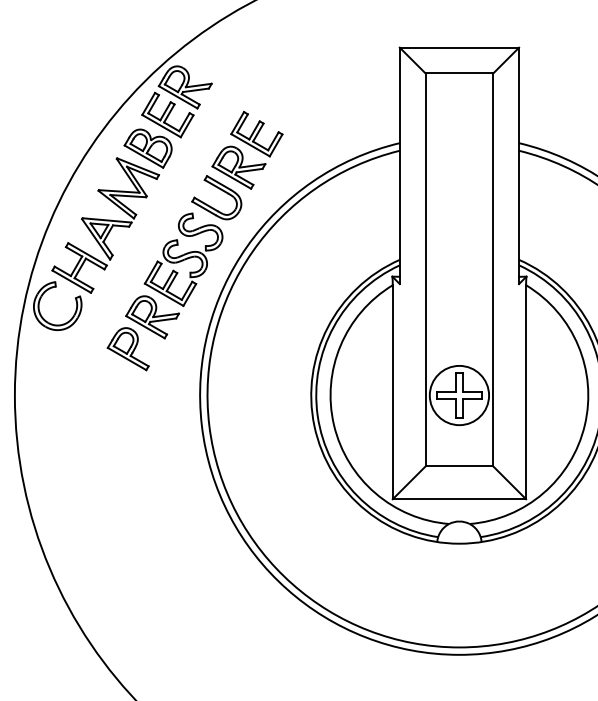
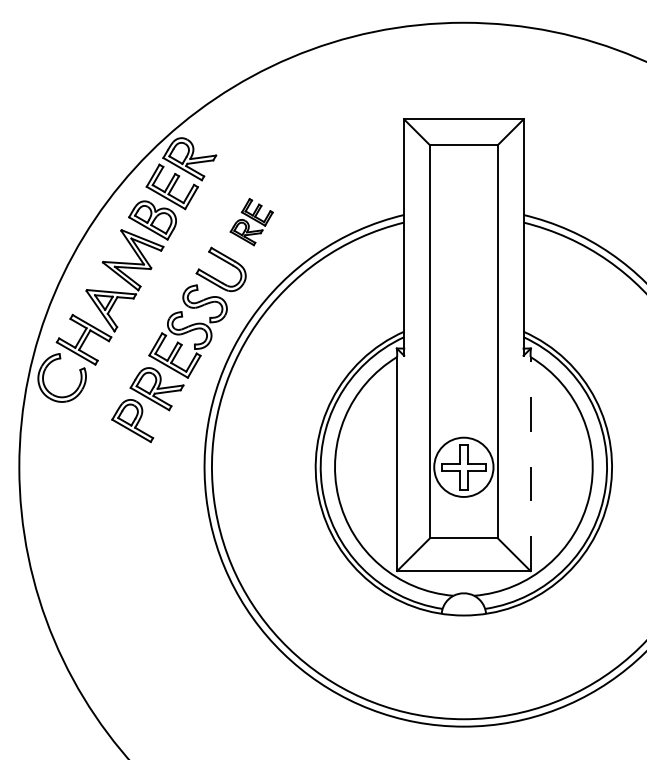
part: (247, 149) -> (251, 221), size x0.6
line: (526, 391) -> (530, 463), solid -> dashed

